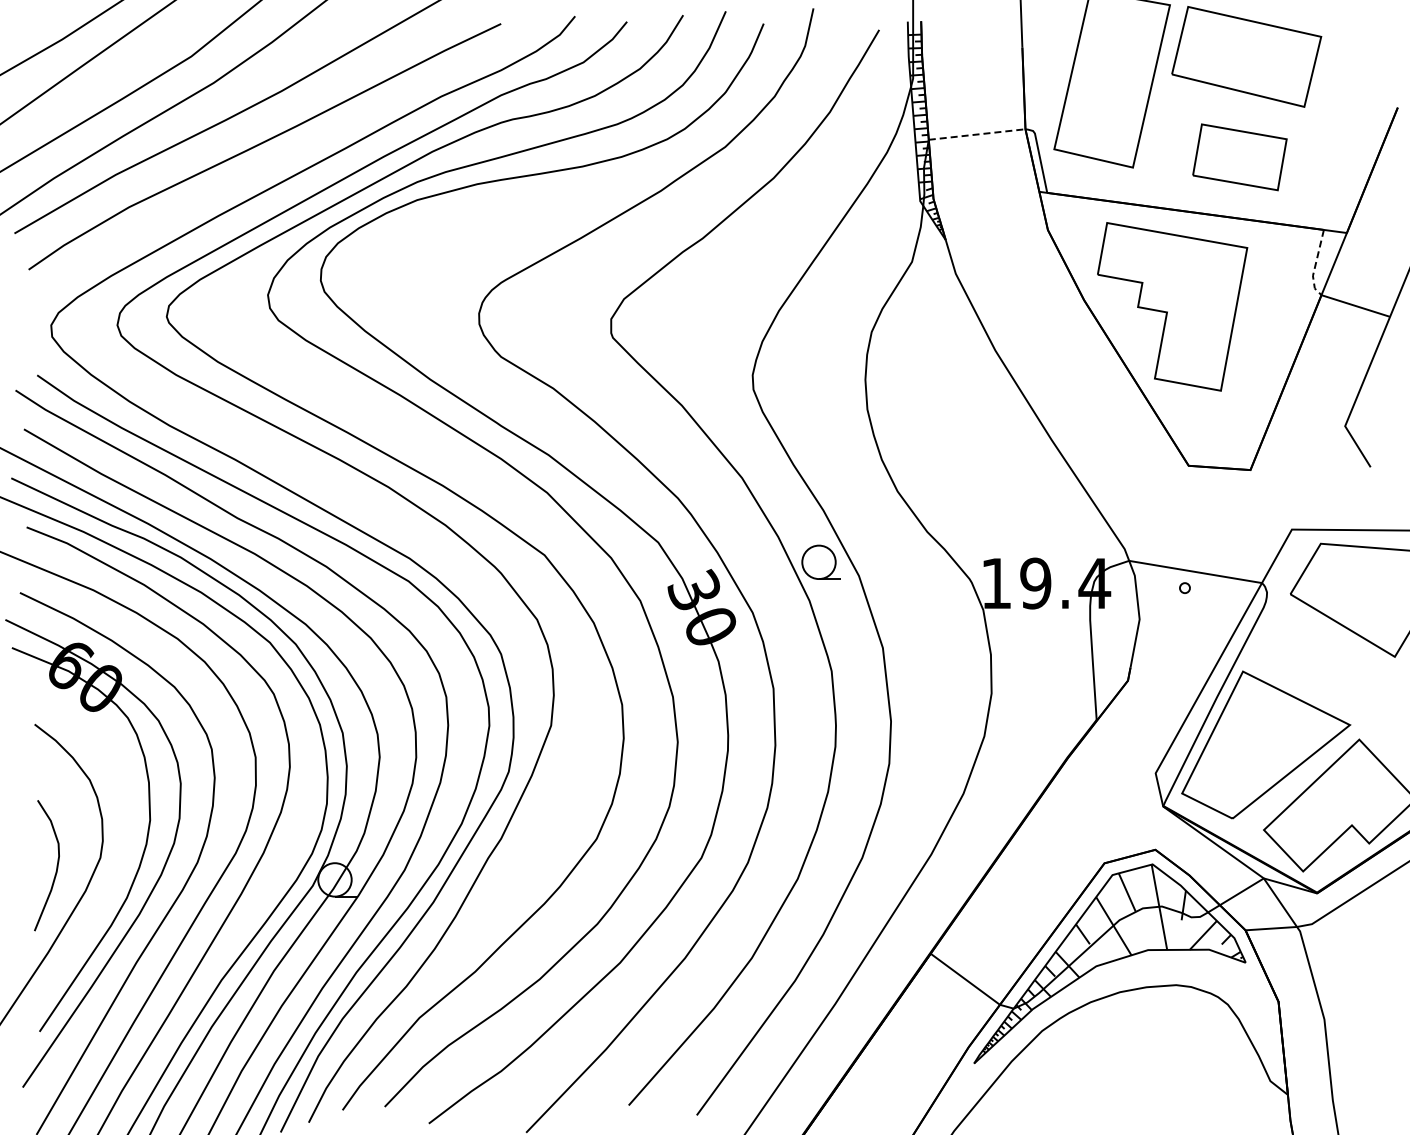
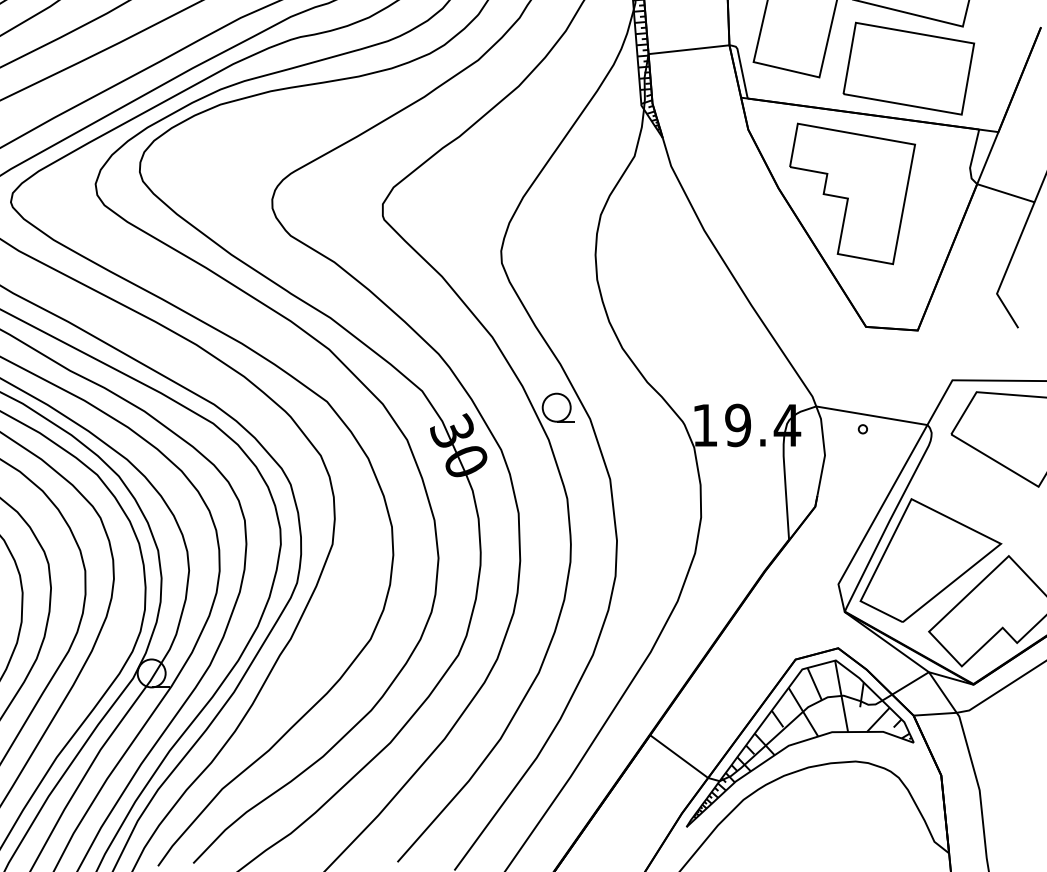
line: (977, 134) -> (689, 49), dashed -> solid
part: (1239, 157) -> (908, 68), size x1.67
line: (1315, 265) -> (972, 159), dashed -> solid

